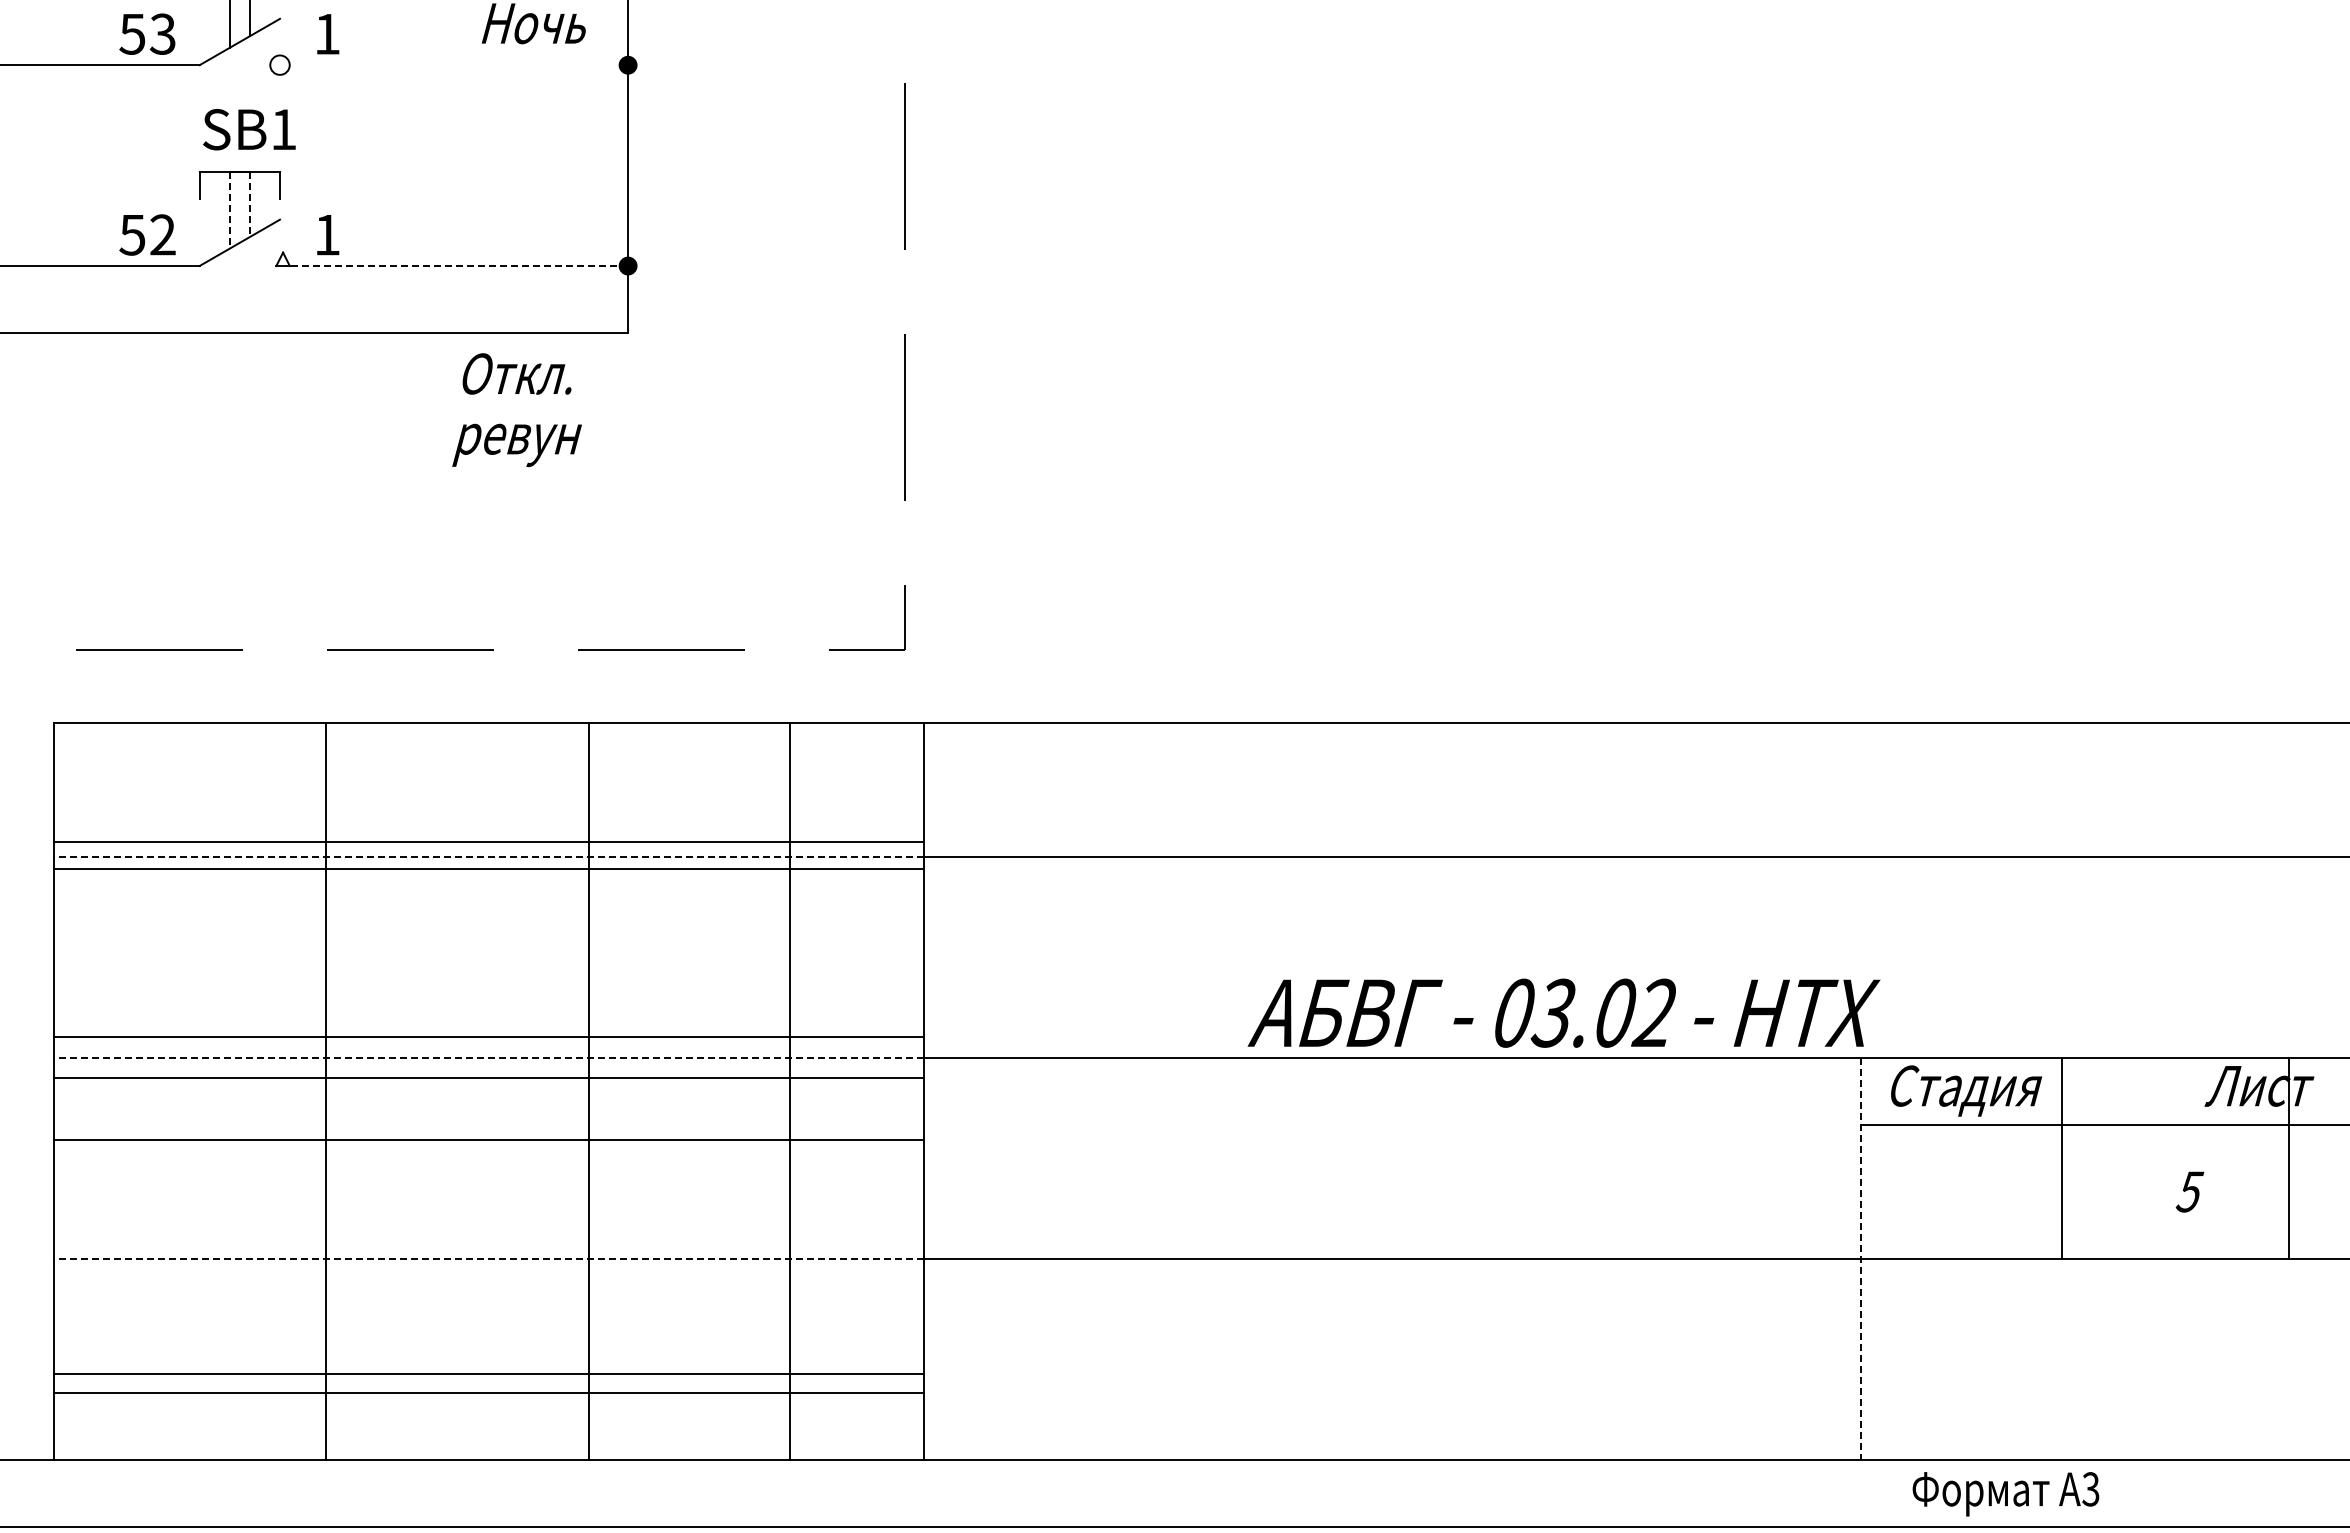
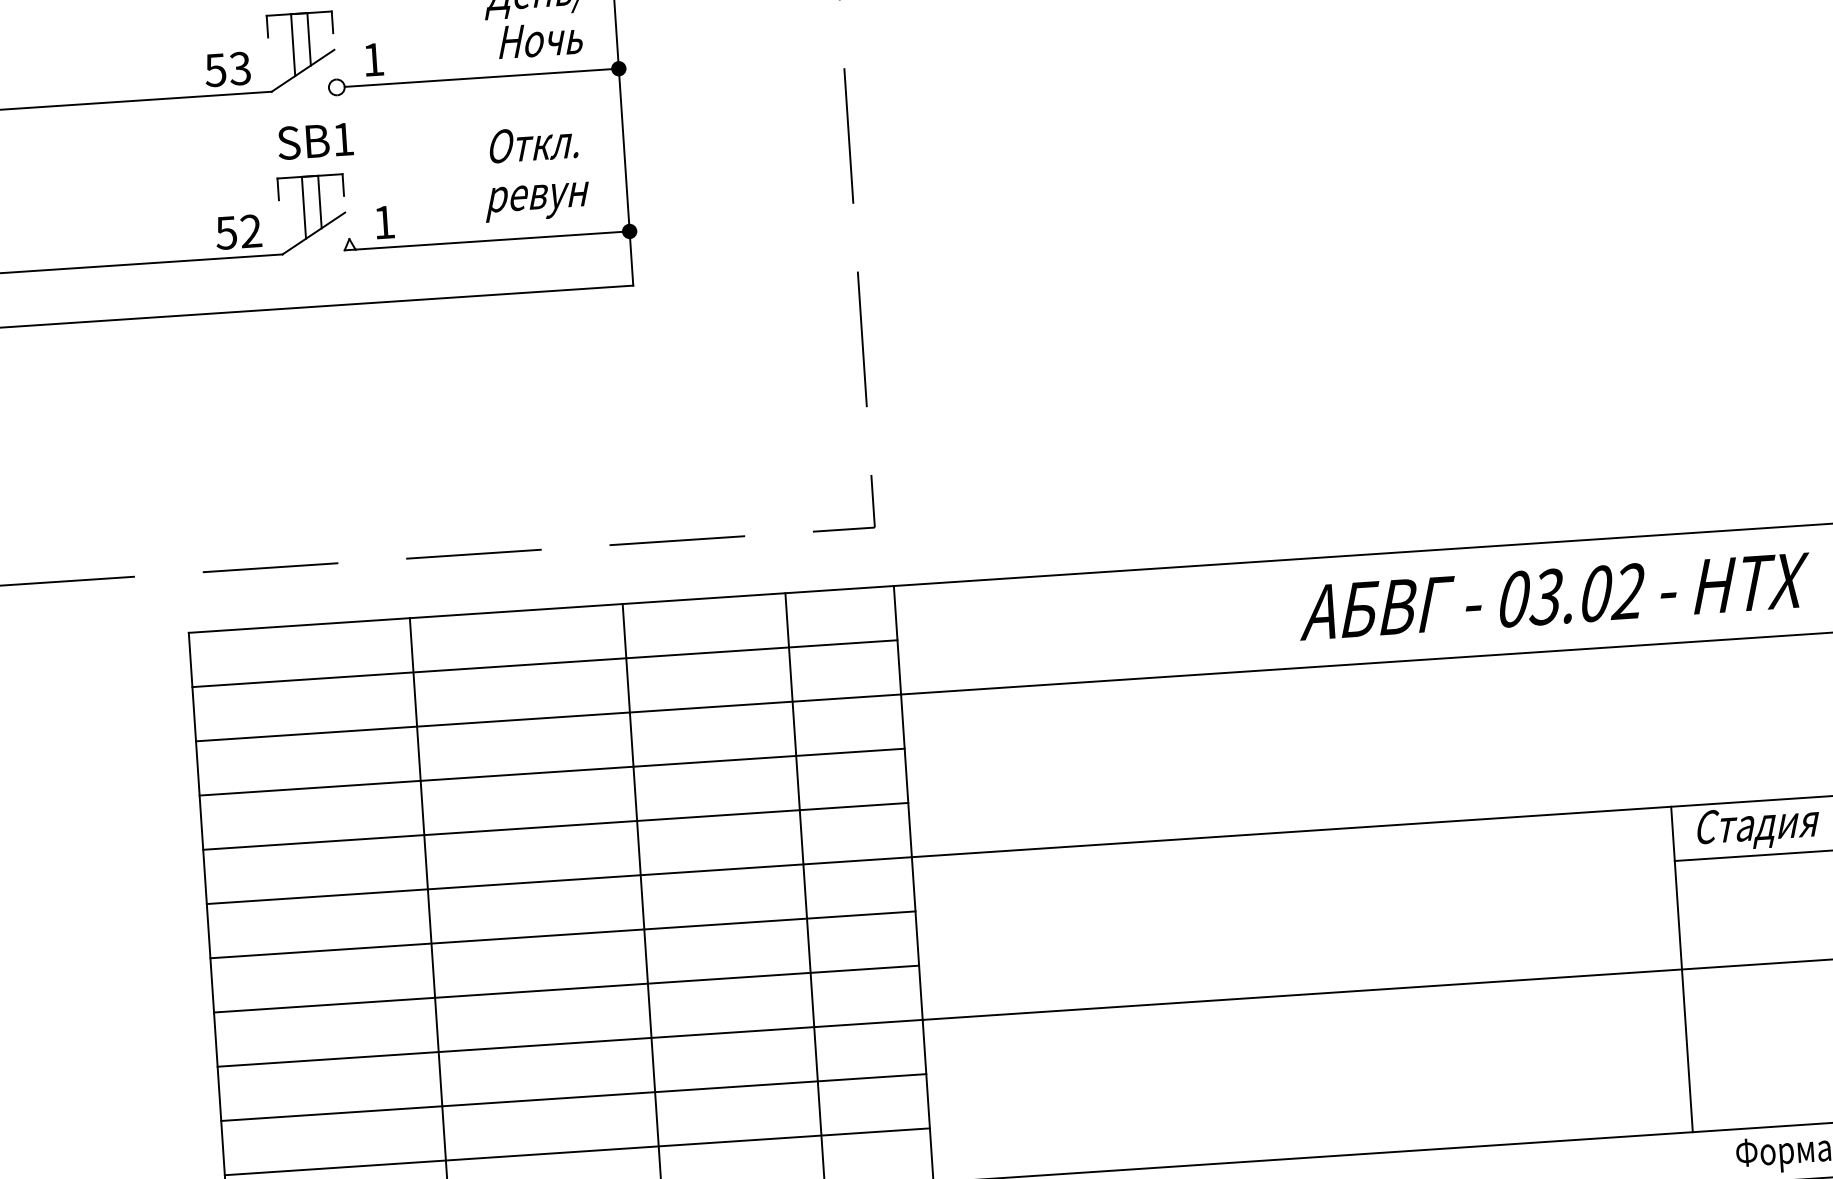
line: (458, 65) -> (481, 78), added
line: (249, 205) -> (319, 202), dashed -> solid
line: (229, 211) -> (303, 208), dashed -> solid
line: (458, 265) -> (492, 240), dashed -> solid
text: (516, 409) -> (534, 173), moved
line: (488, 842) -> (544, 663), moved
line: (488, 857) -> (548, 718), dashed -> solid
line: (488, 869) -> (551, 772), moved
text: (1563, 1012) -> (1554, 596), moved
line: (488, 1037) -> (555, 826), moved
line: (488, 1058) -> (559, 881), dashed -> solid
line: (488, 1077) -> (562, 934), moved
line: (488, 1139) -> (566, 988), moved
line: (488, 1258) -> (569, 1043), dashed -> solid
line: (1860, 1258) -> (1681, 969), dashed -> solid
line: (488, 1373) -> (573, 1097), moved

